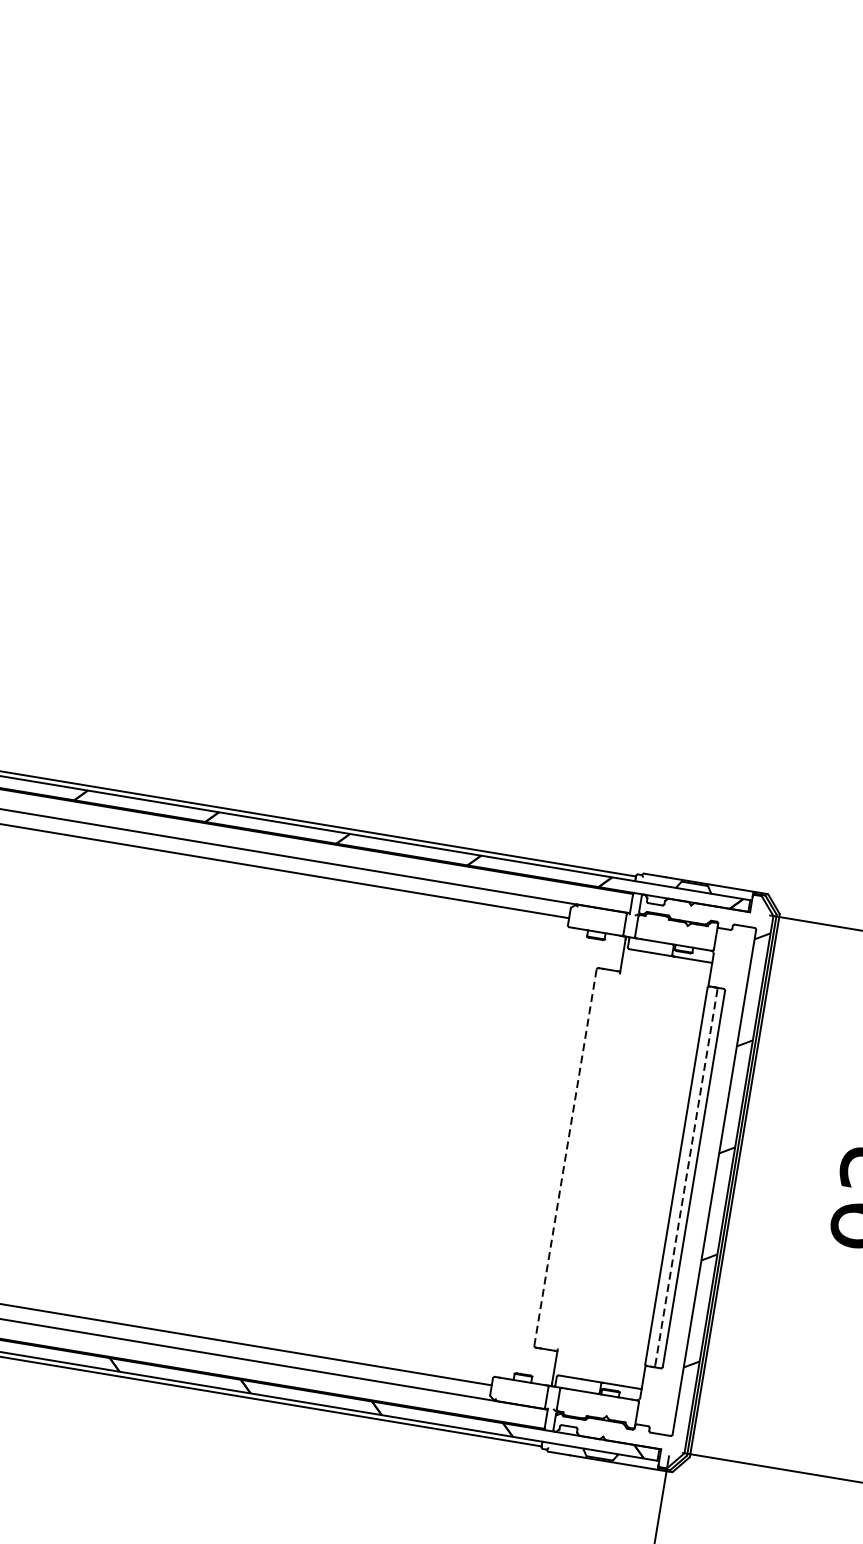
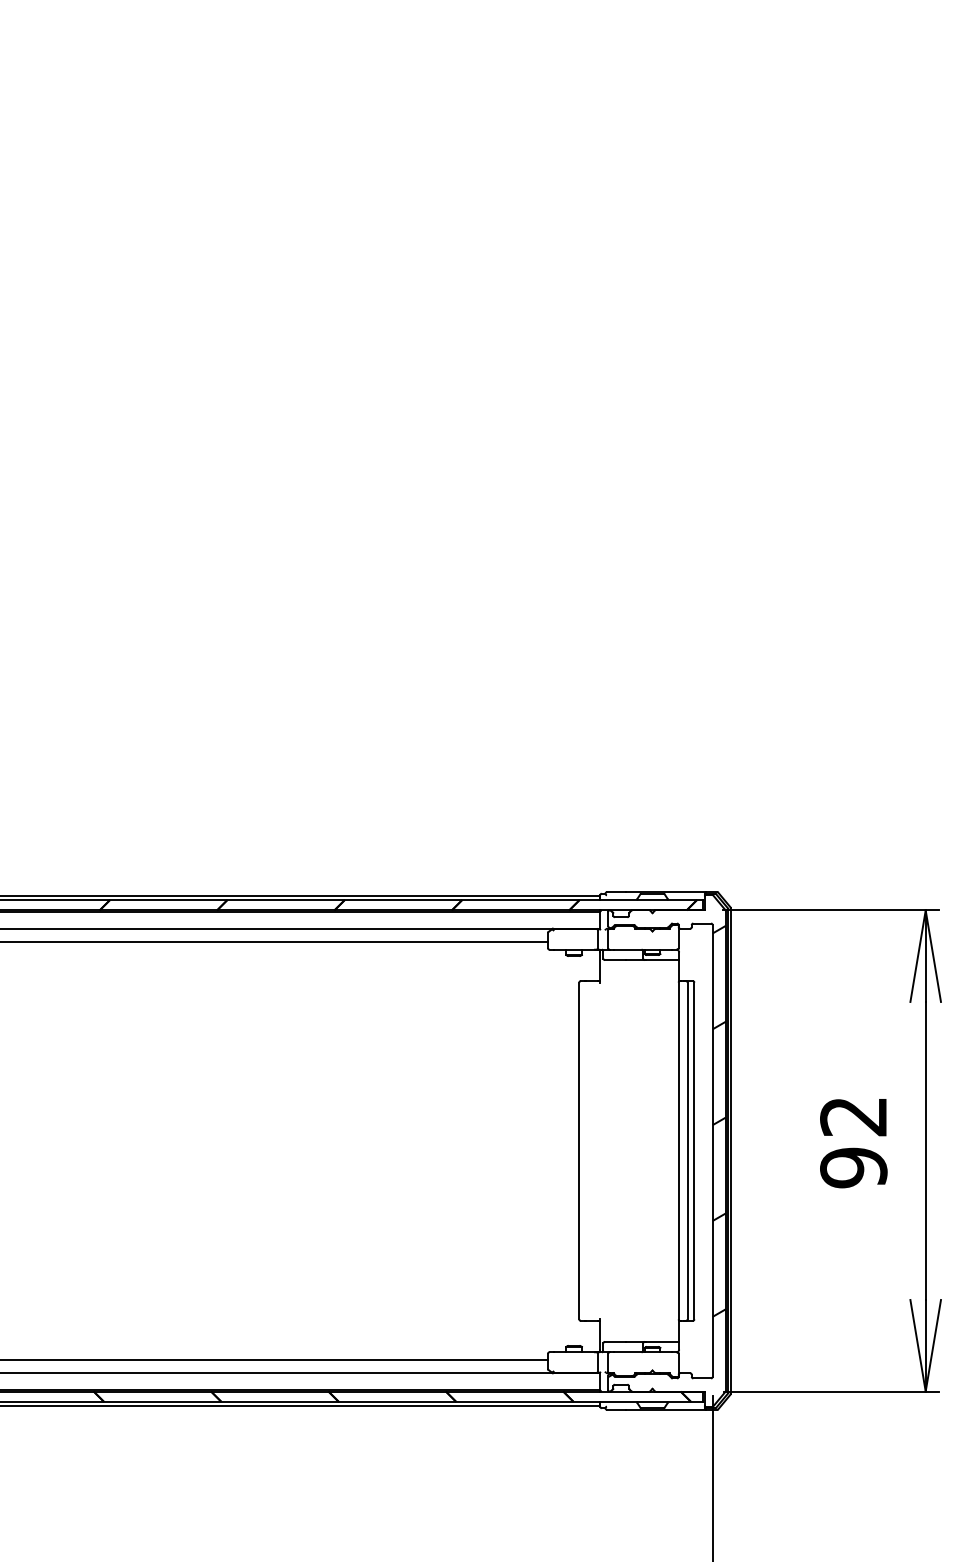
line: (565, 1158) -> (579, 1151), dashed -> solid
line: (686, 1177) -> (687, 1150), dashed -> solid

